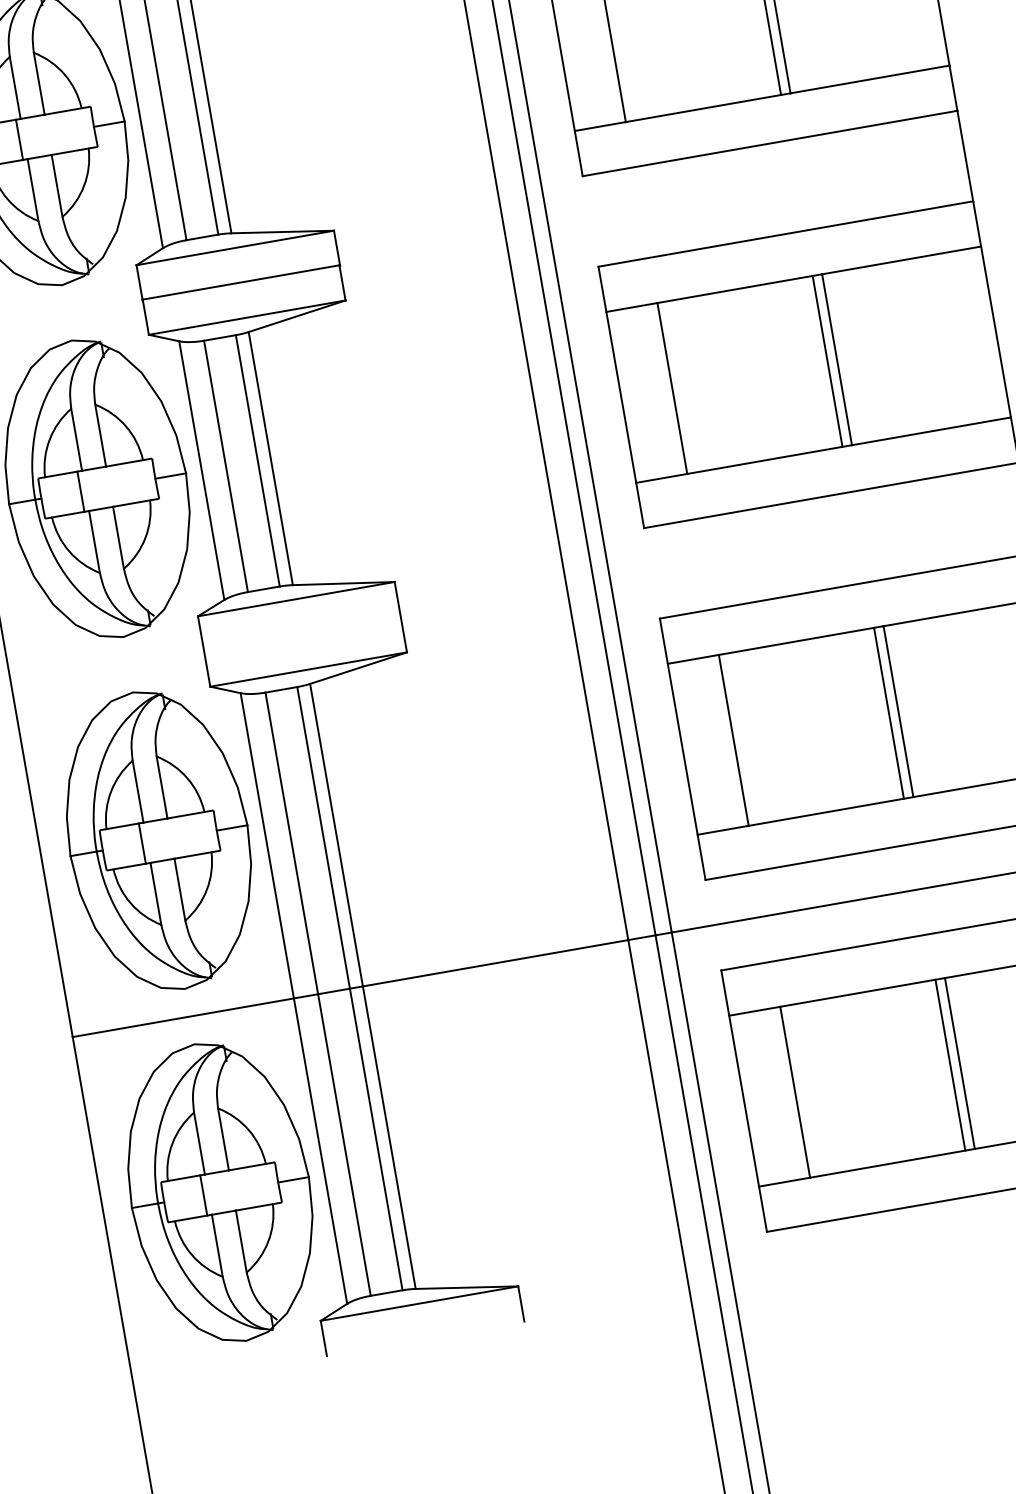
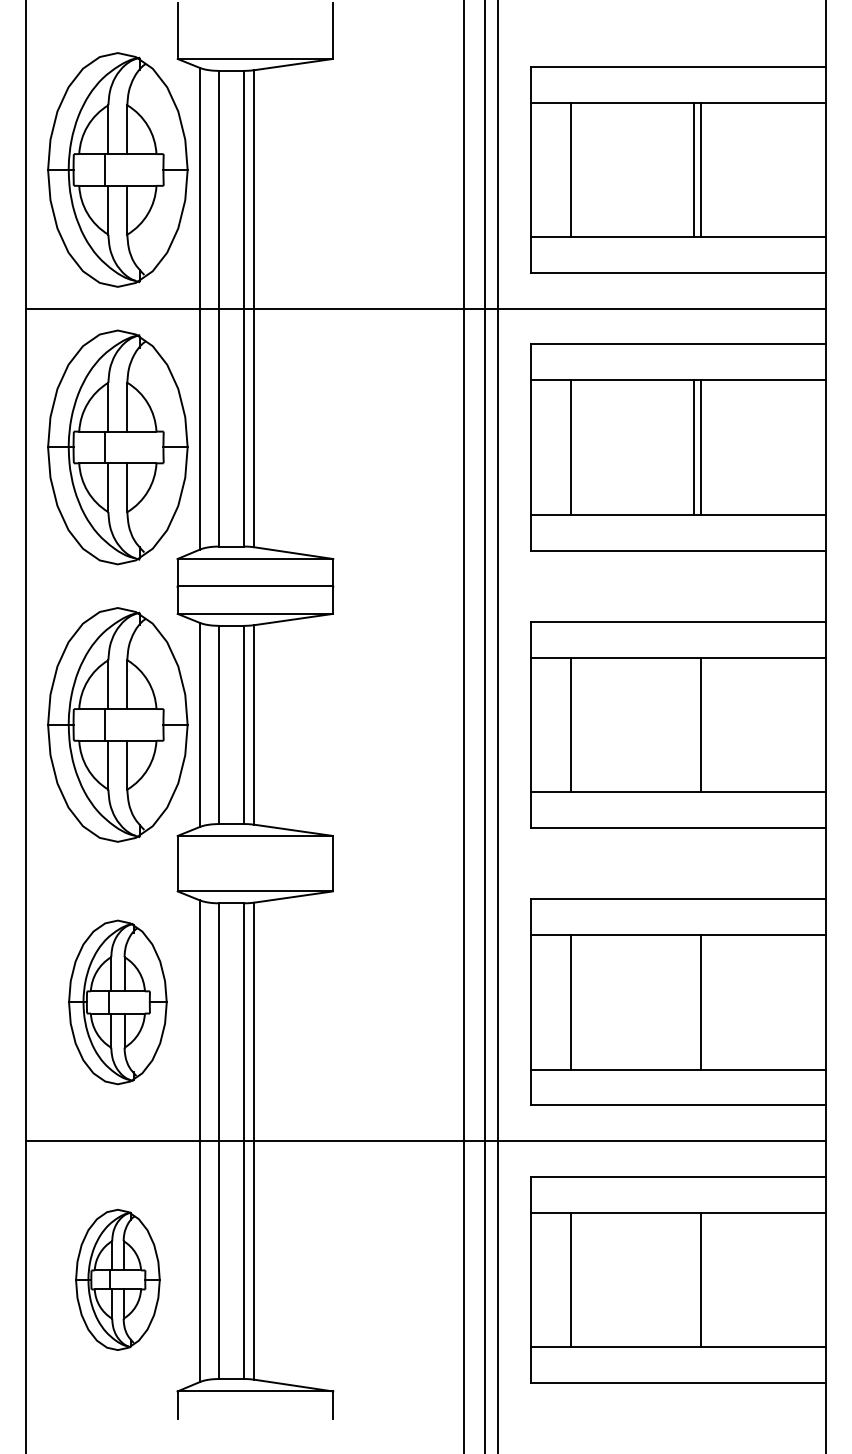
line: (827, 360) -> (693, 724), removed
line: (888, 713) -> (693, 1002), removed
part: (158, 840) -> (117, 1002), size x0.7
line: (950, 1064) -> (693, 1279), removed
part: (219, 1192) -> (117, 1279), size x0.6

